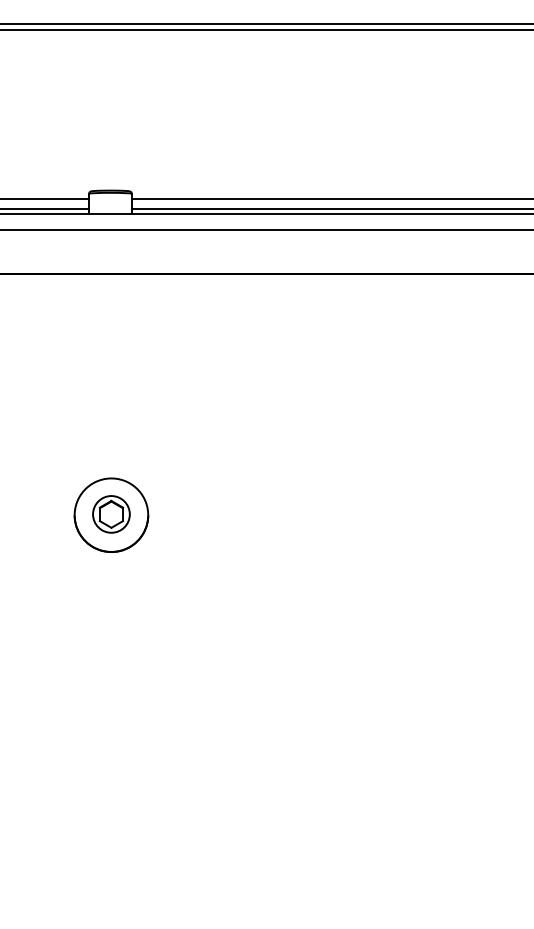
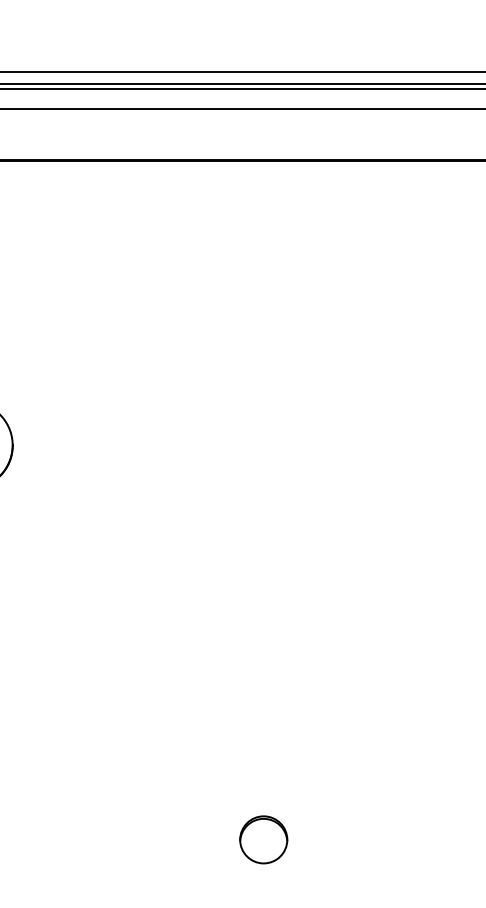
part: (360, 849) -> (263, 839), added

